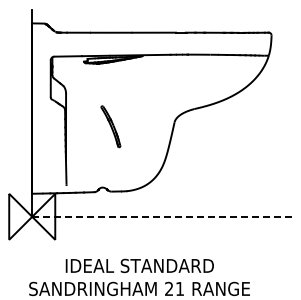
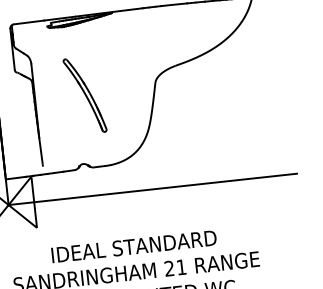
part: (110, 126) -> (84, 95), size x1.67
line: (162, 216) -> (153, 188), dashed -> solid

